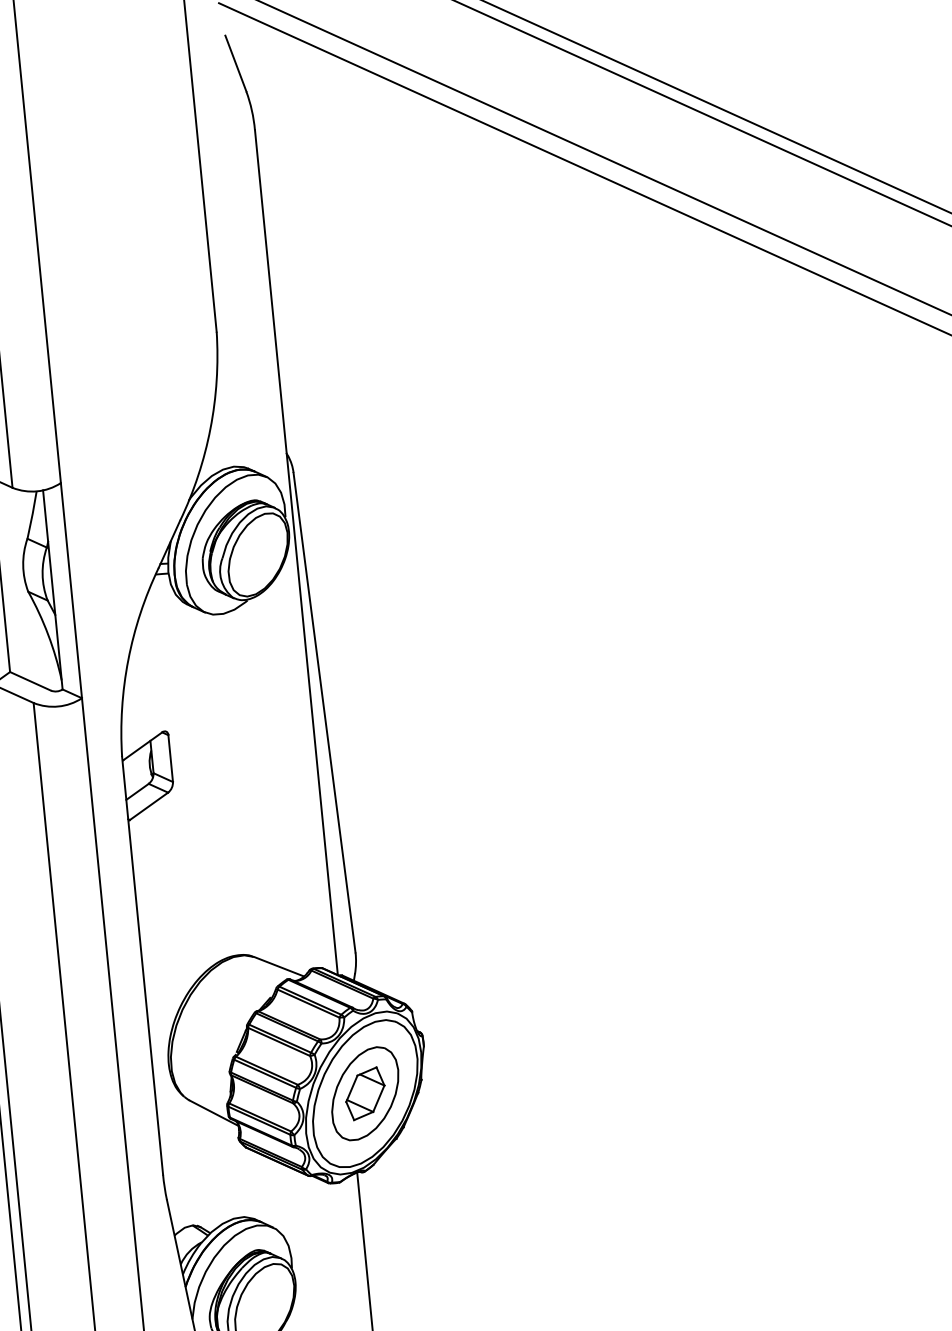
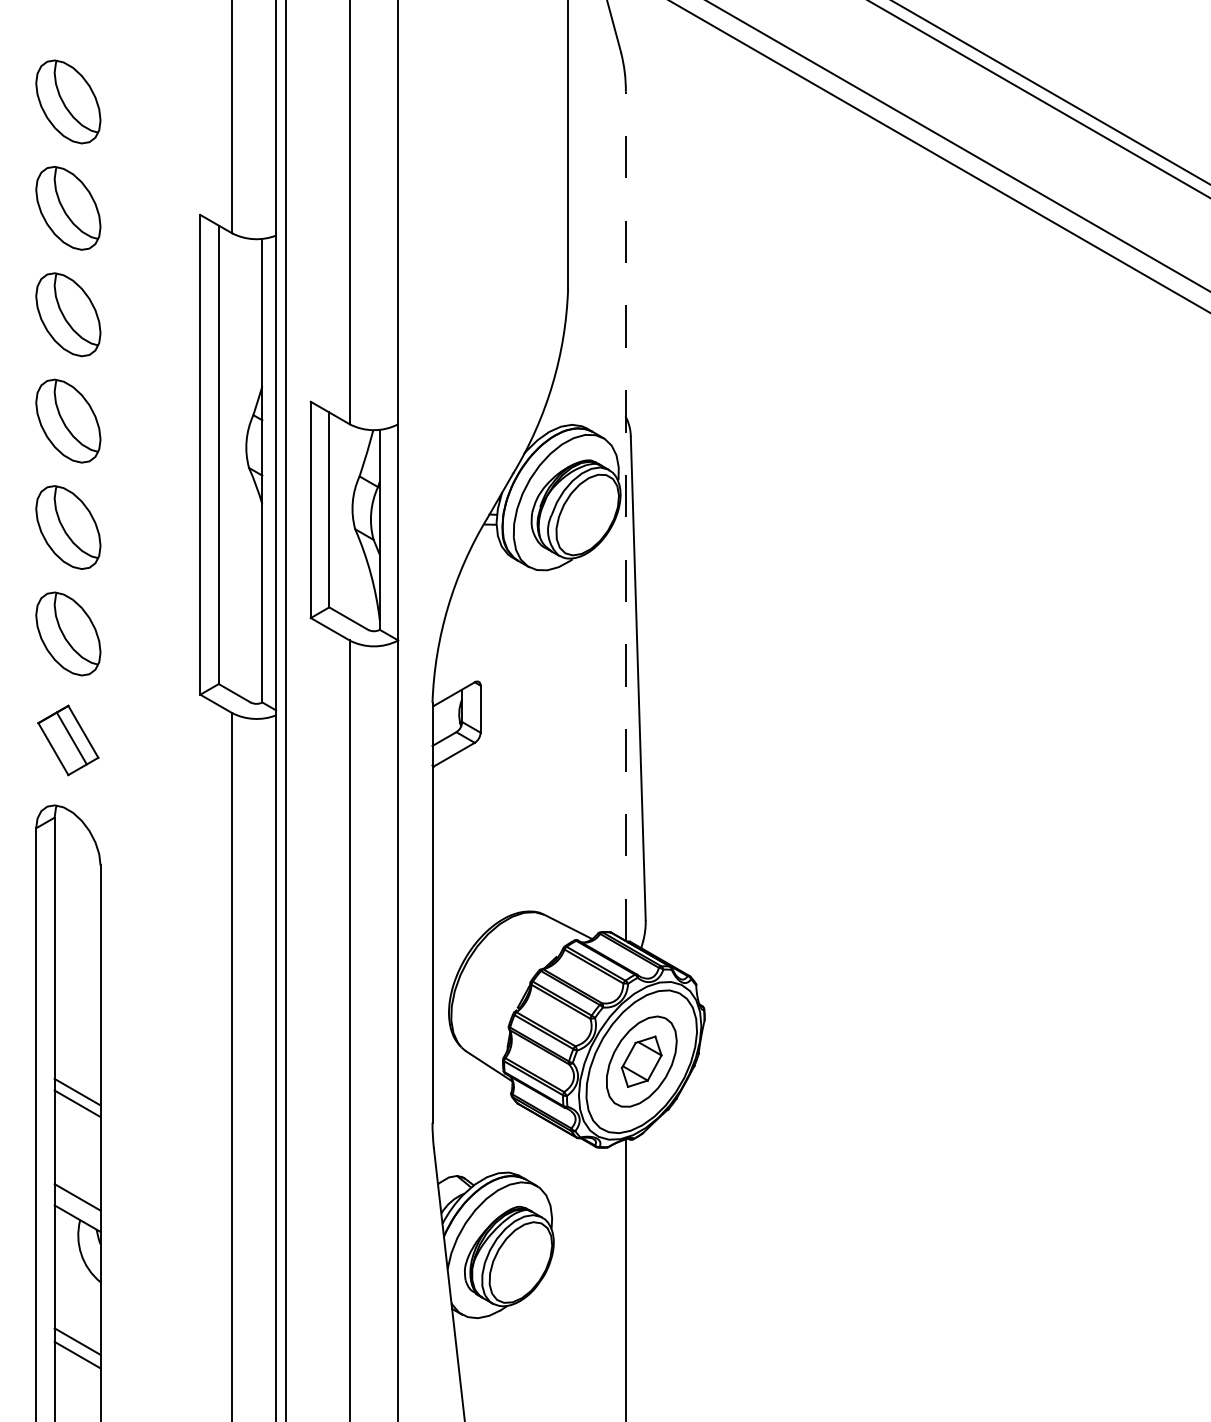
line: (296, 552) -> (625, 516), solid -> dashed

